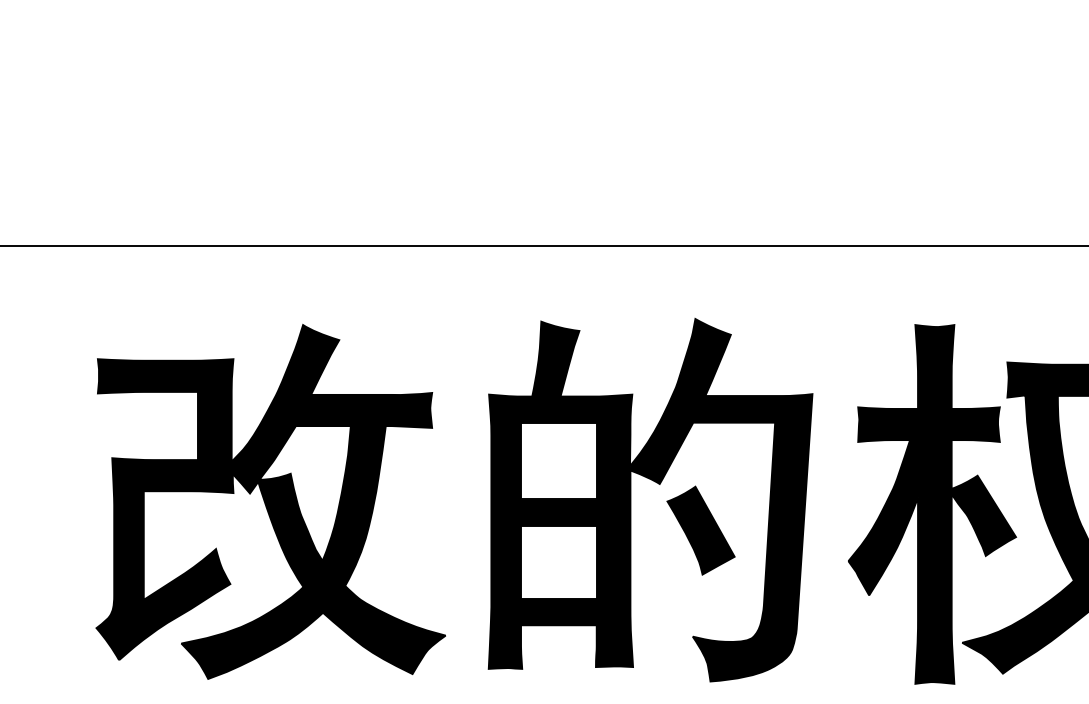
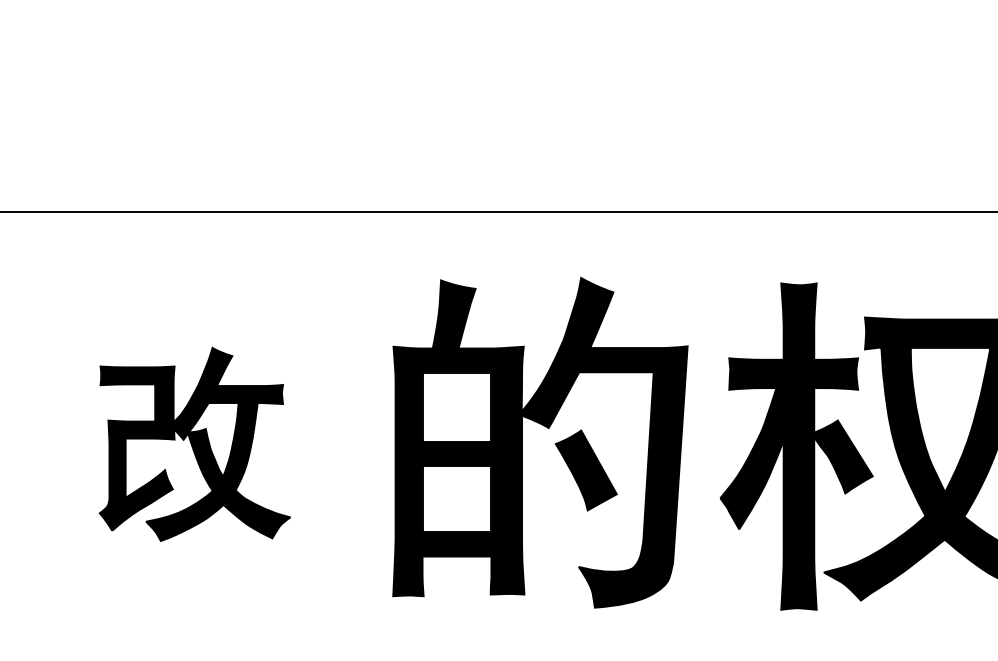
part: (270, 502) -> (194, 444), size x0.6

